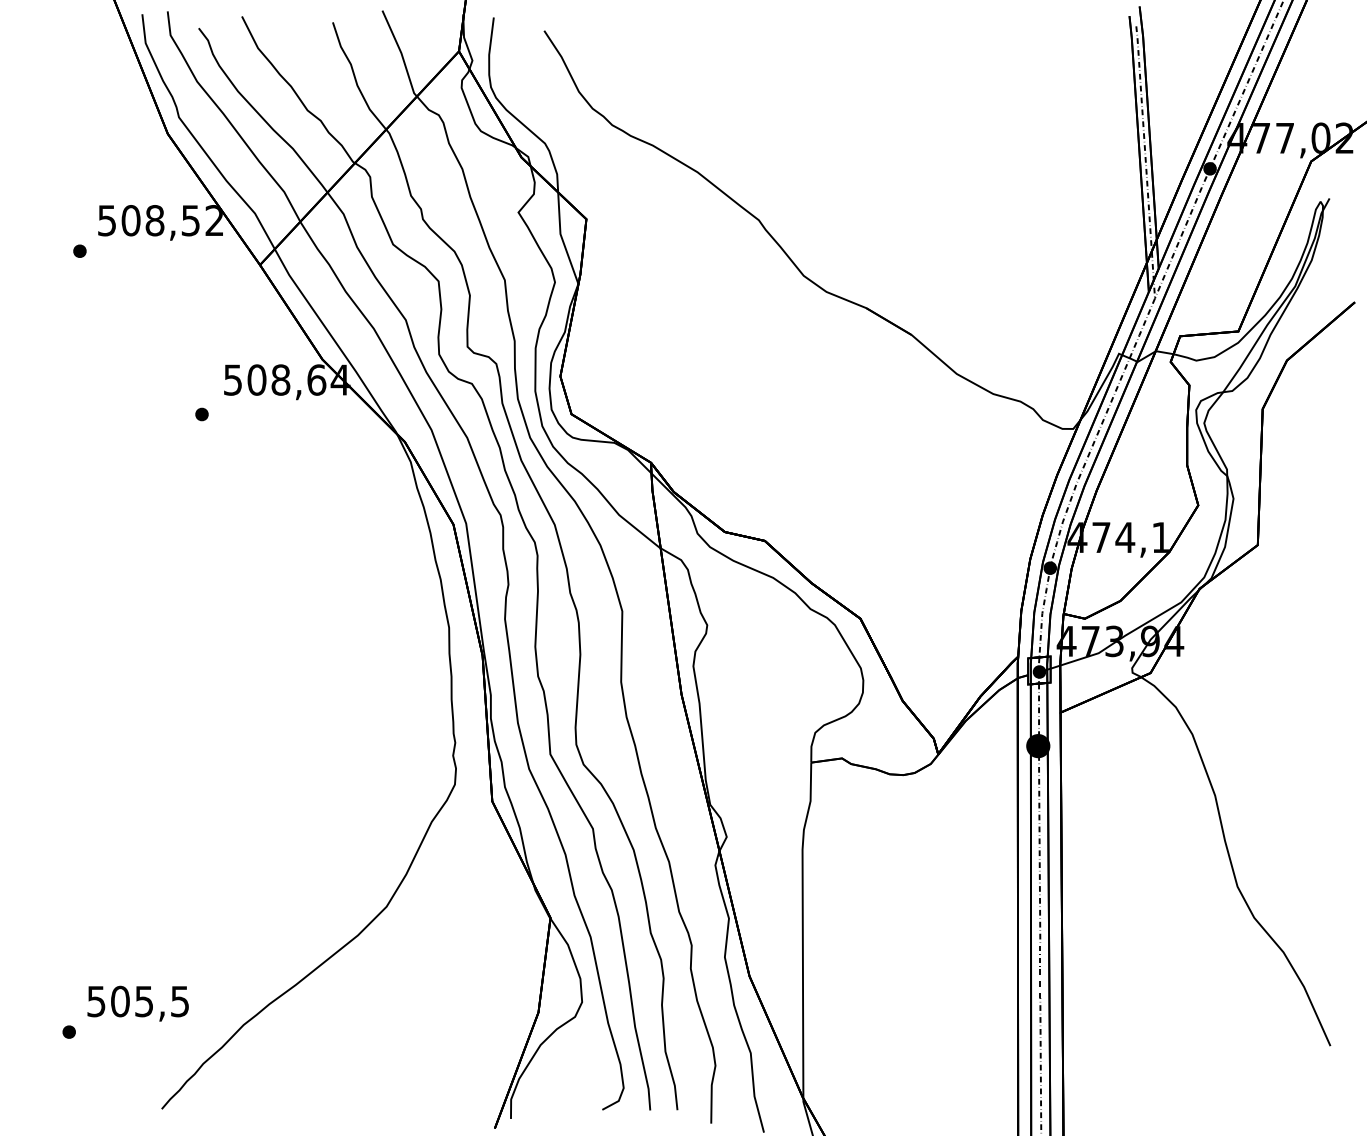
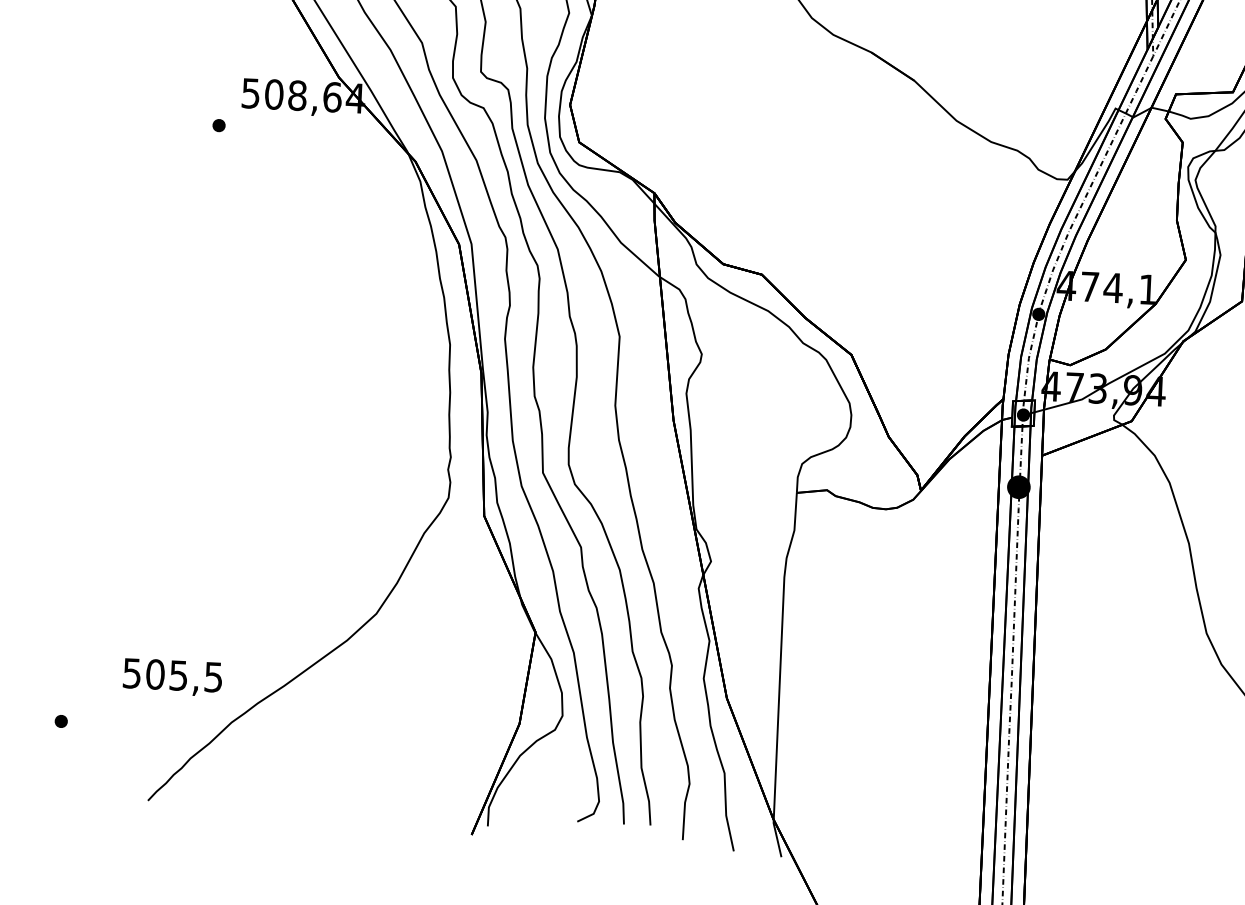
text: (137, 1003) -> (172, 677), moved

